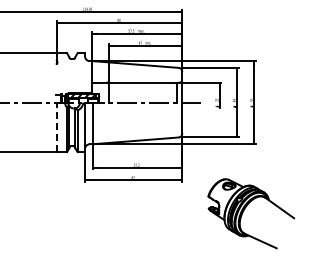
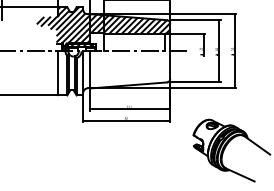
hatch: (107, 73) -> (103, 25), added
line: (56, 127) -> (57, 73), dashed -> solid

